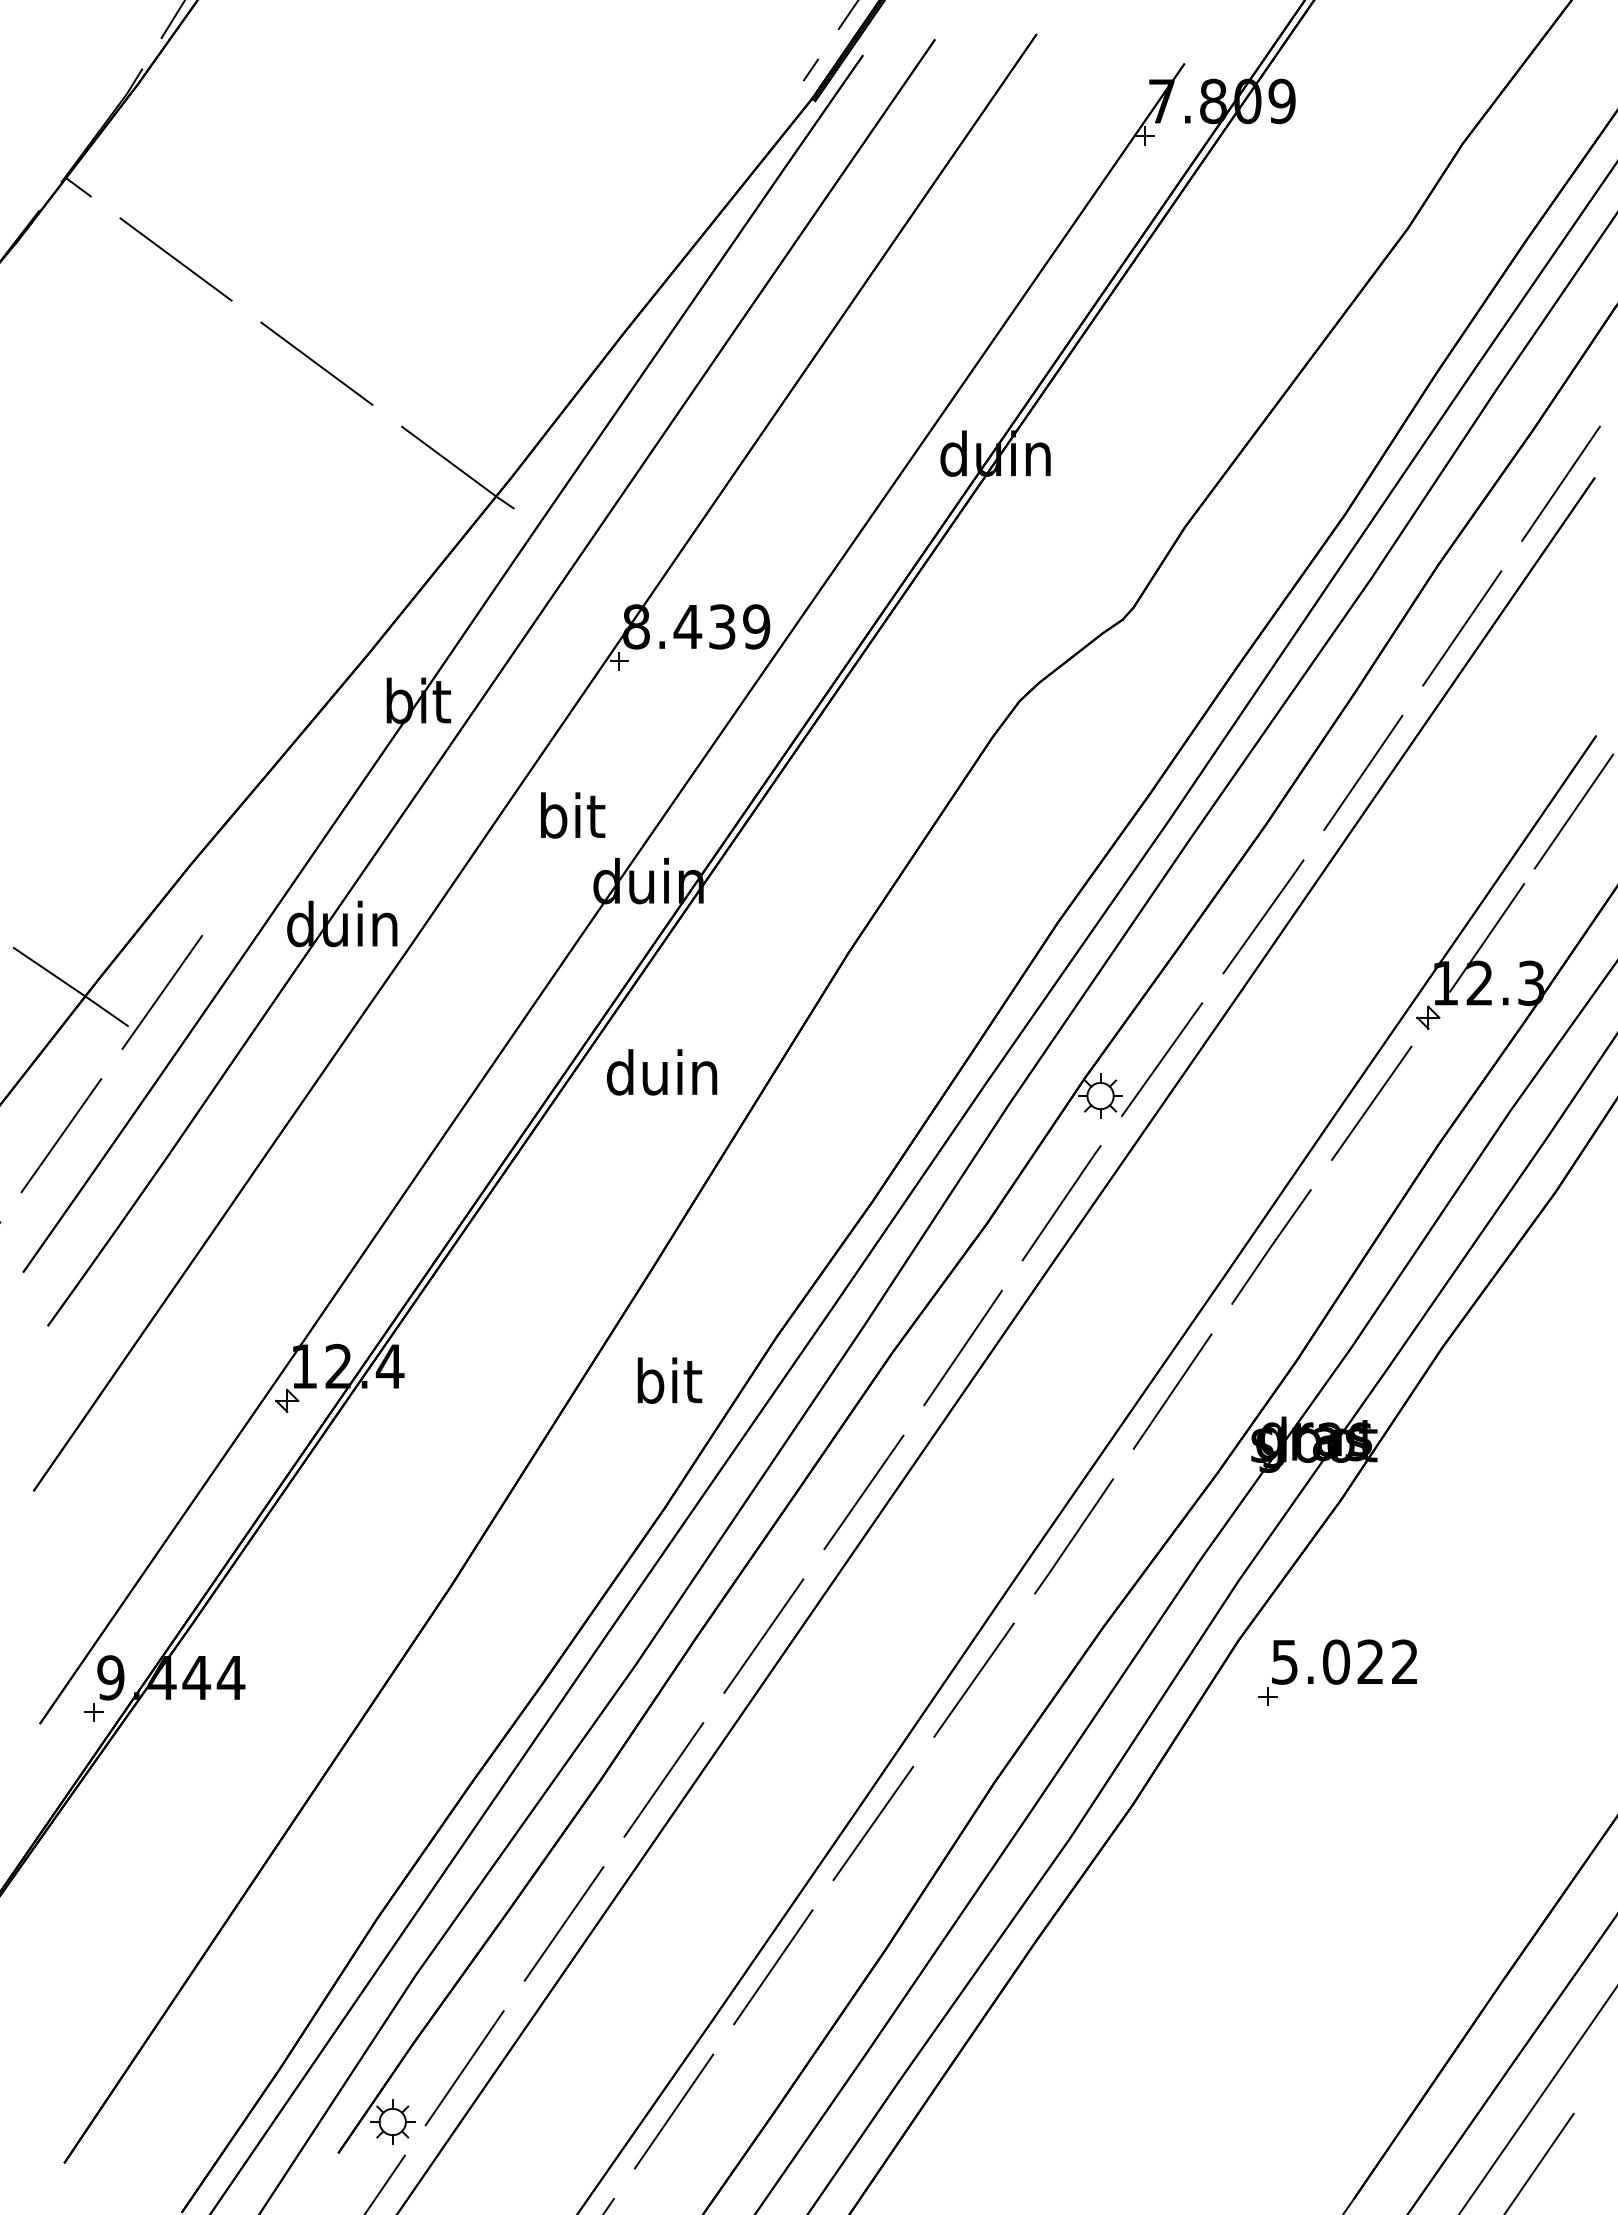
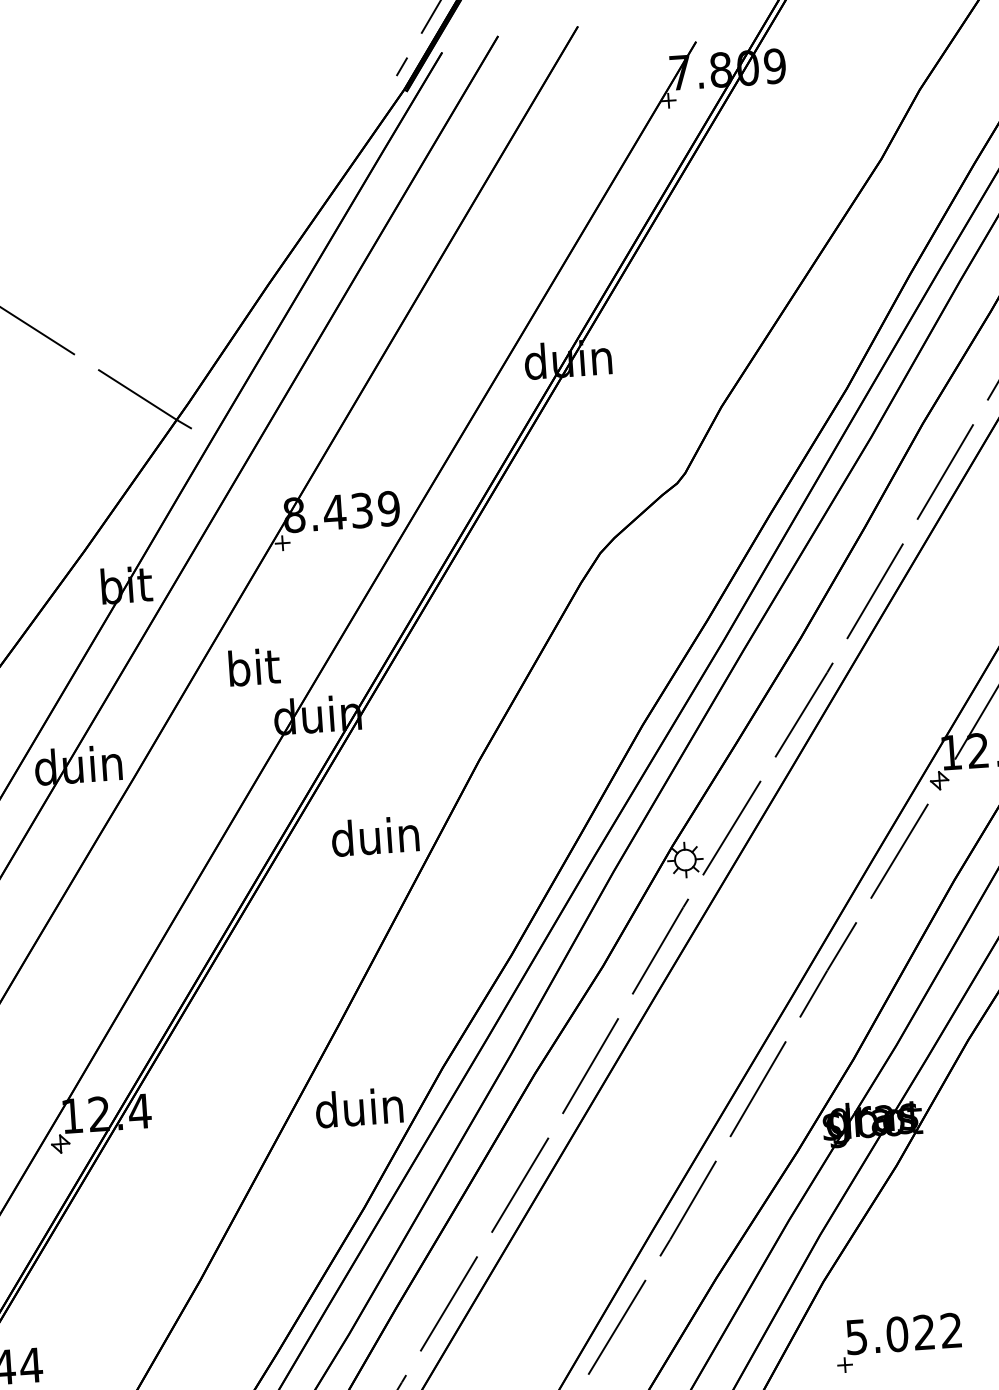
text: (662, 1072) -> (375, 836), moved
text: (667, 1380) -> (359, 1107), bit -> duin
part: (1337, 1672) -> (898, 1342), moved

